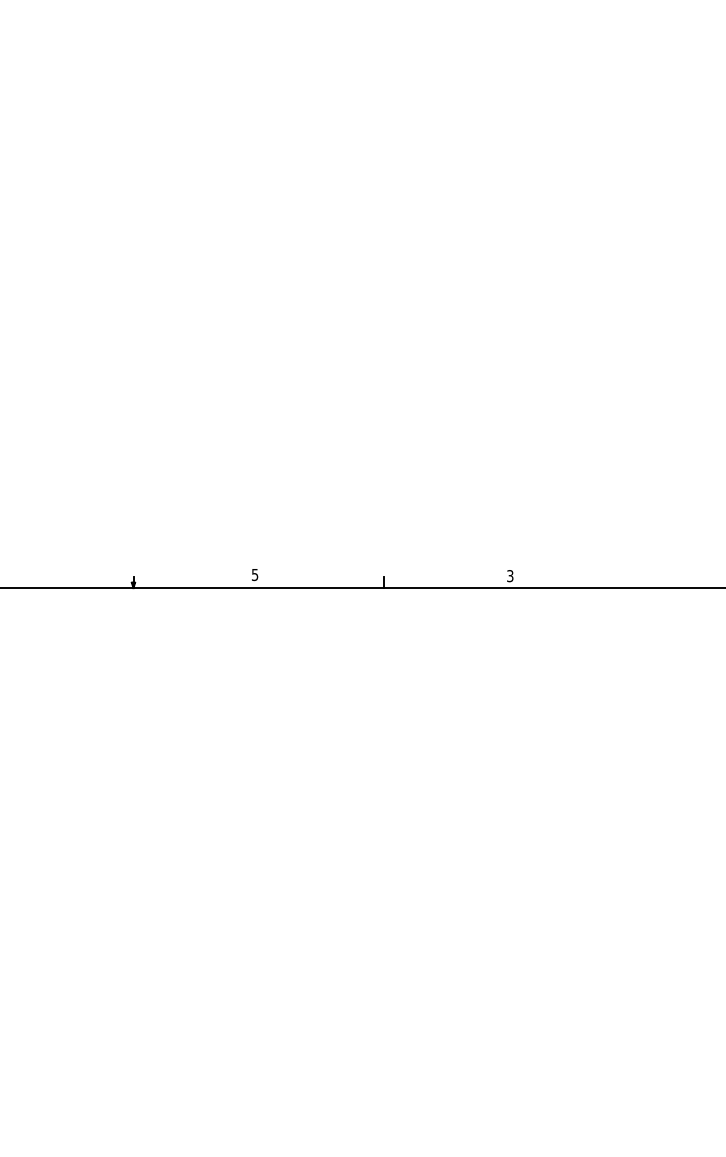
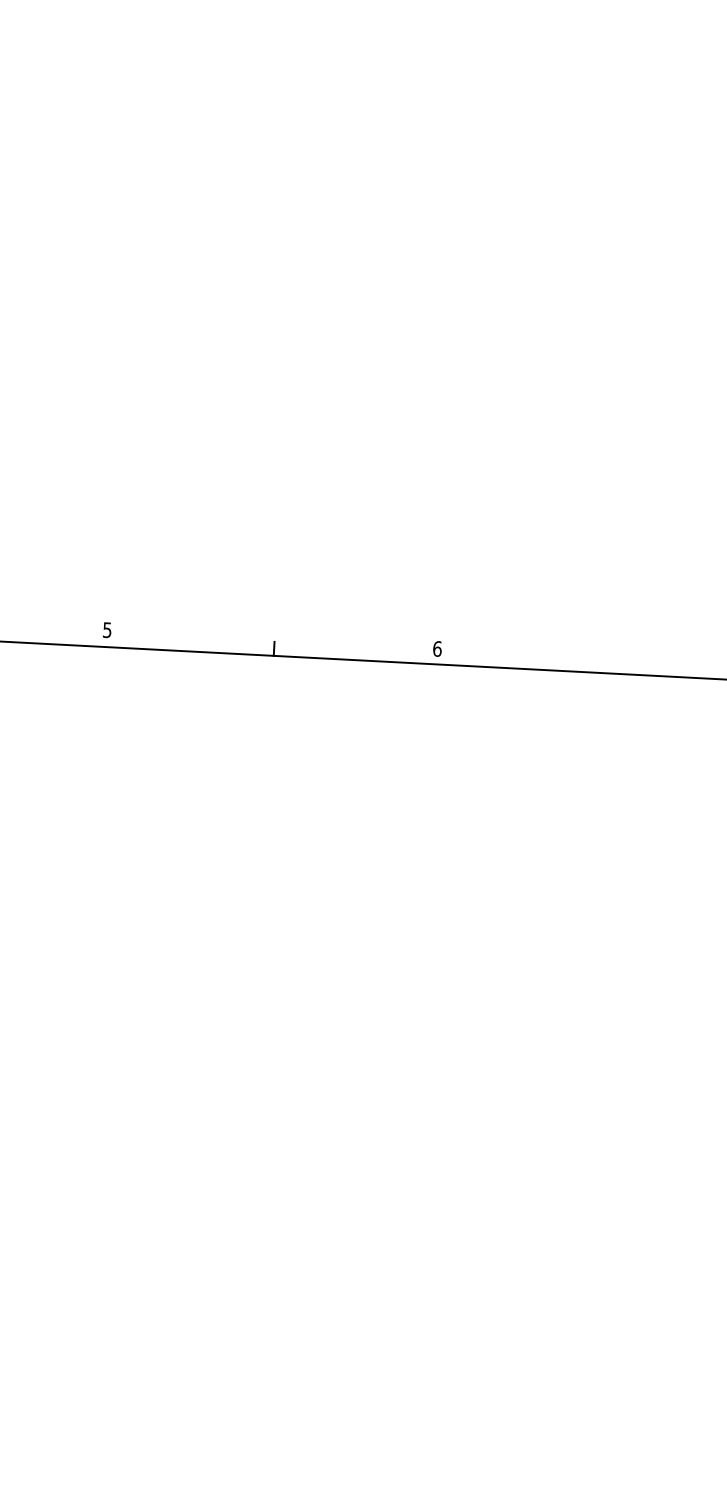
text: (510, 576) -> (437, 649), 3 -> 6

